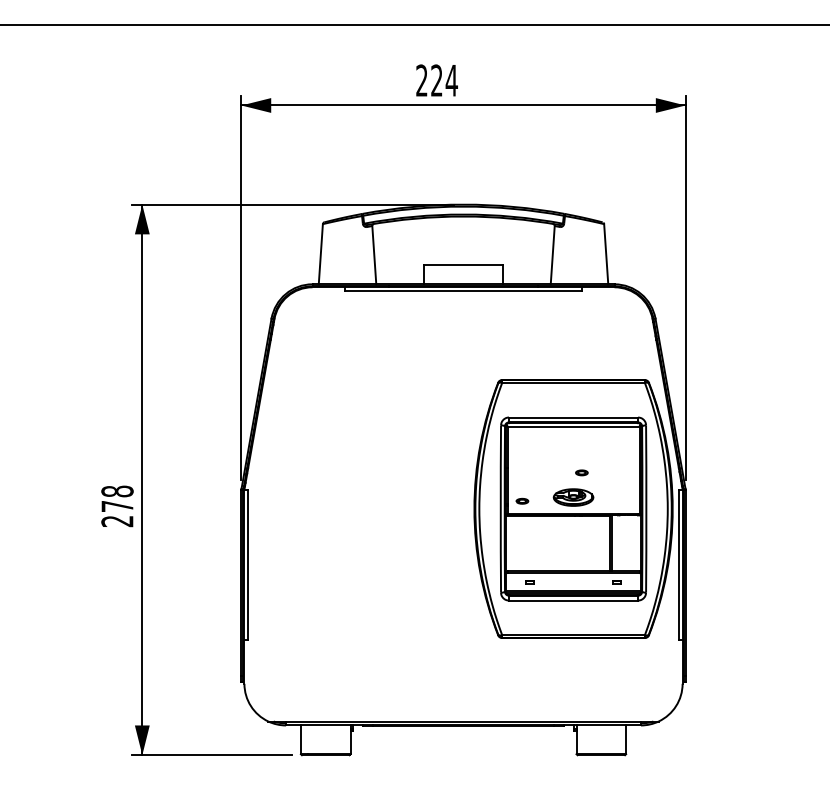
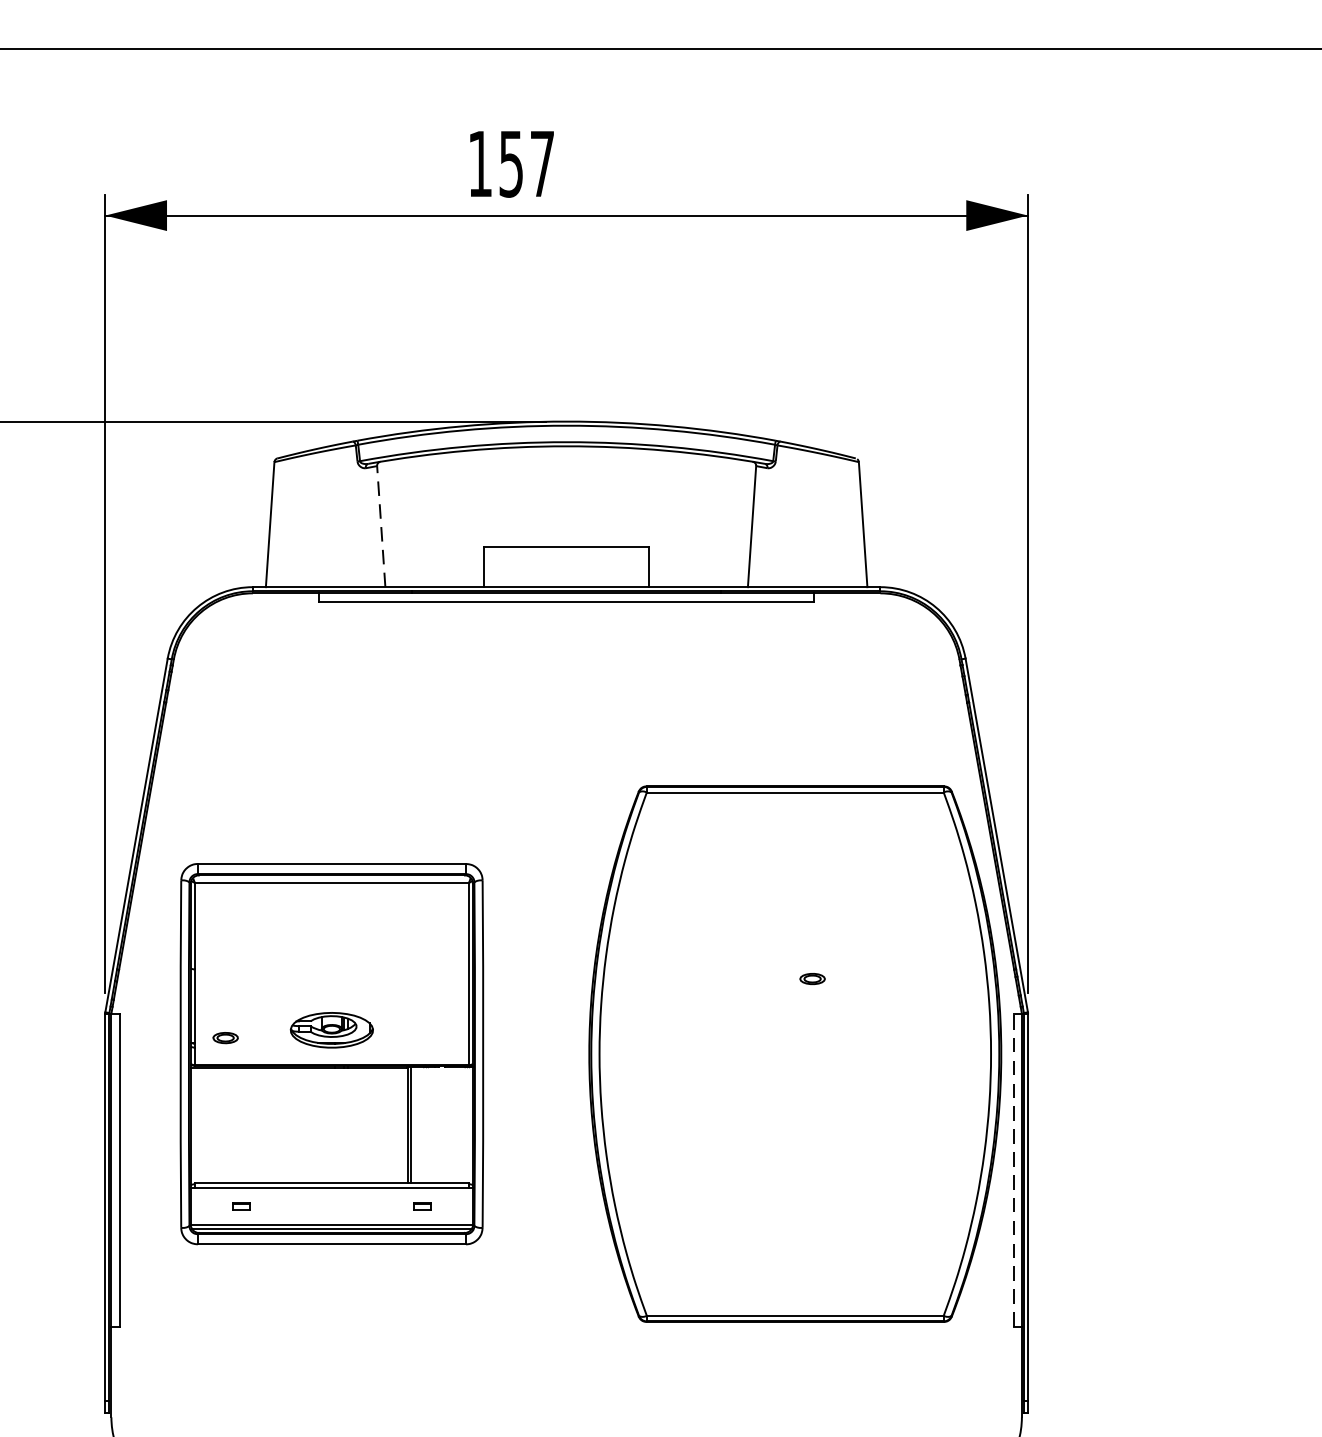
text: (436, 80) -> (510, 163), 224 -> 157
line: (374, 254) -> (381, 525), solid -> dashed
part: (573, 508) -> (331, 1053), moved
line: (678, 564) -> (1013, 1169), solid -> dashed

